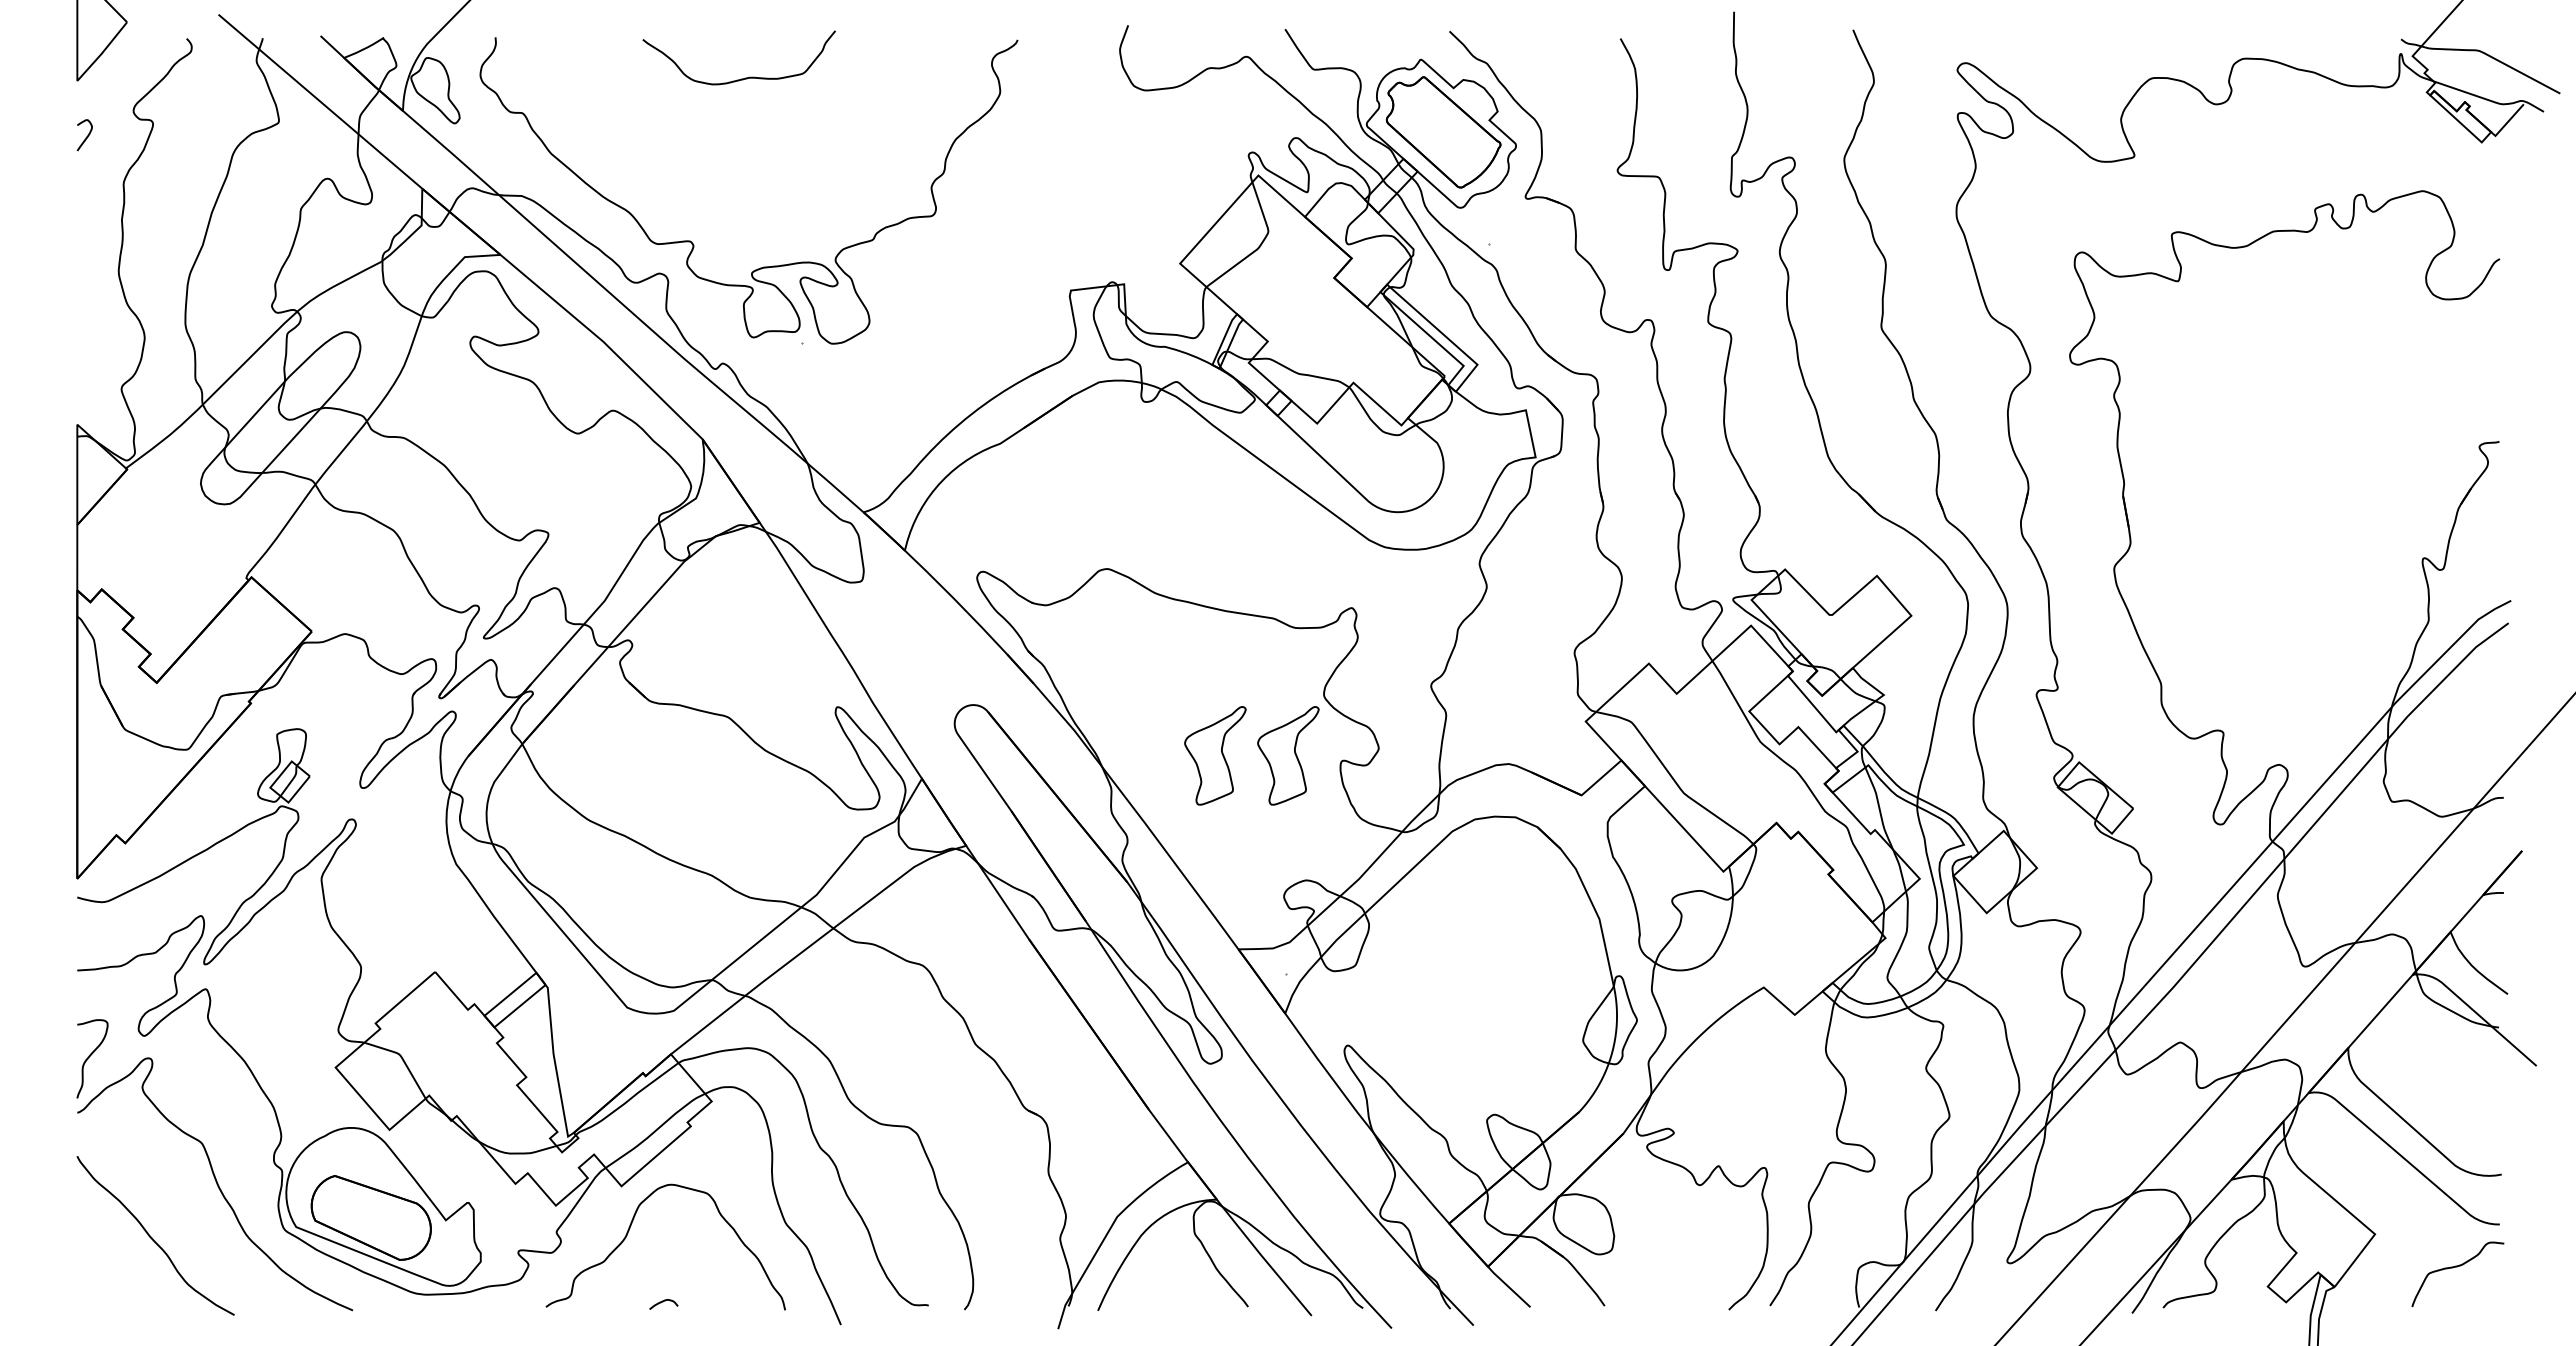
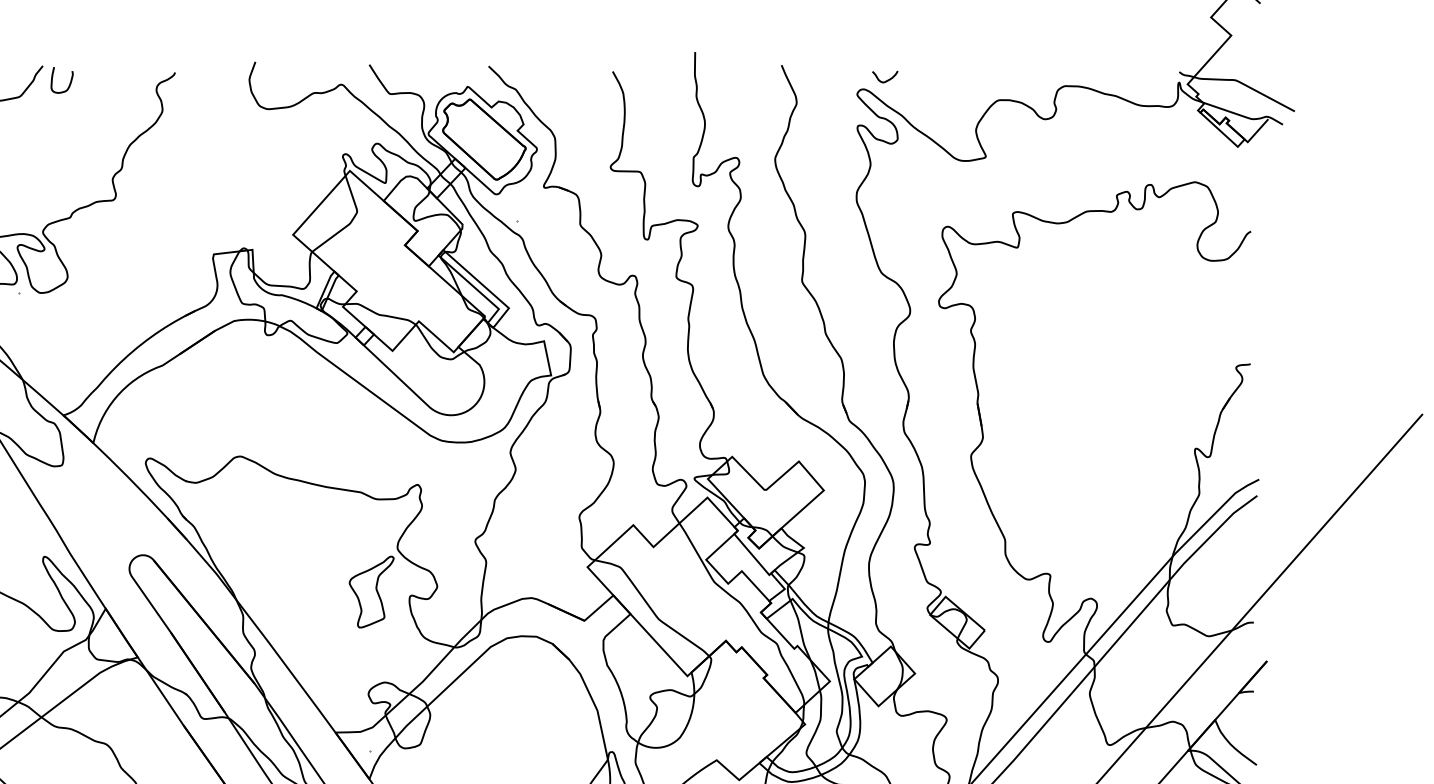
curve: (1998, 50) -> (887, 80), added
curve: (872, 54) -> (69, 83), added
part: (1215, 755) -> (318, 591), removed

